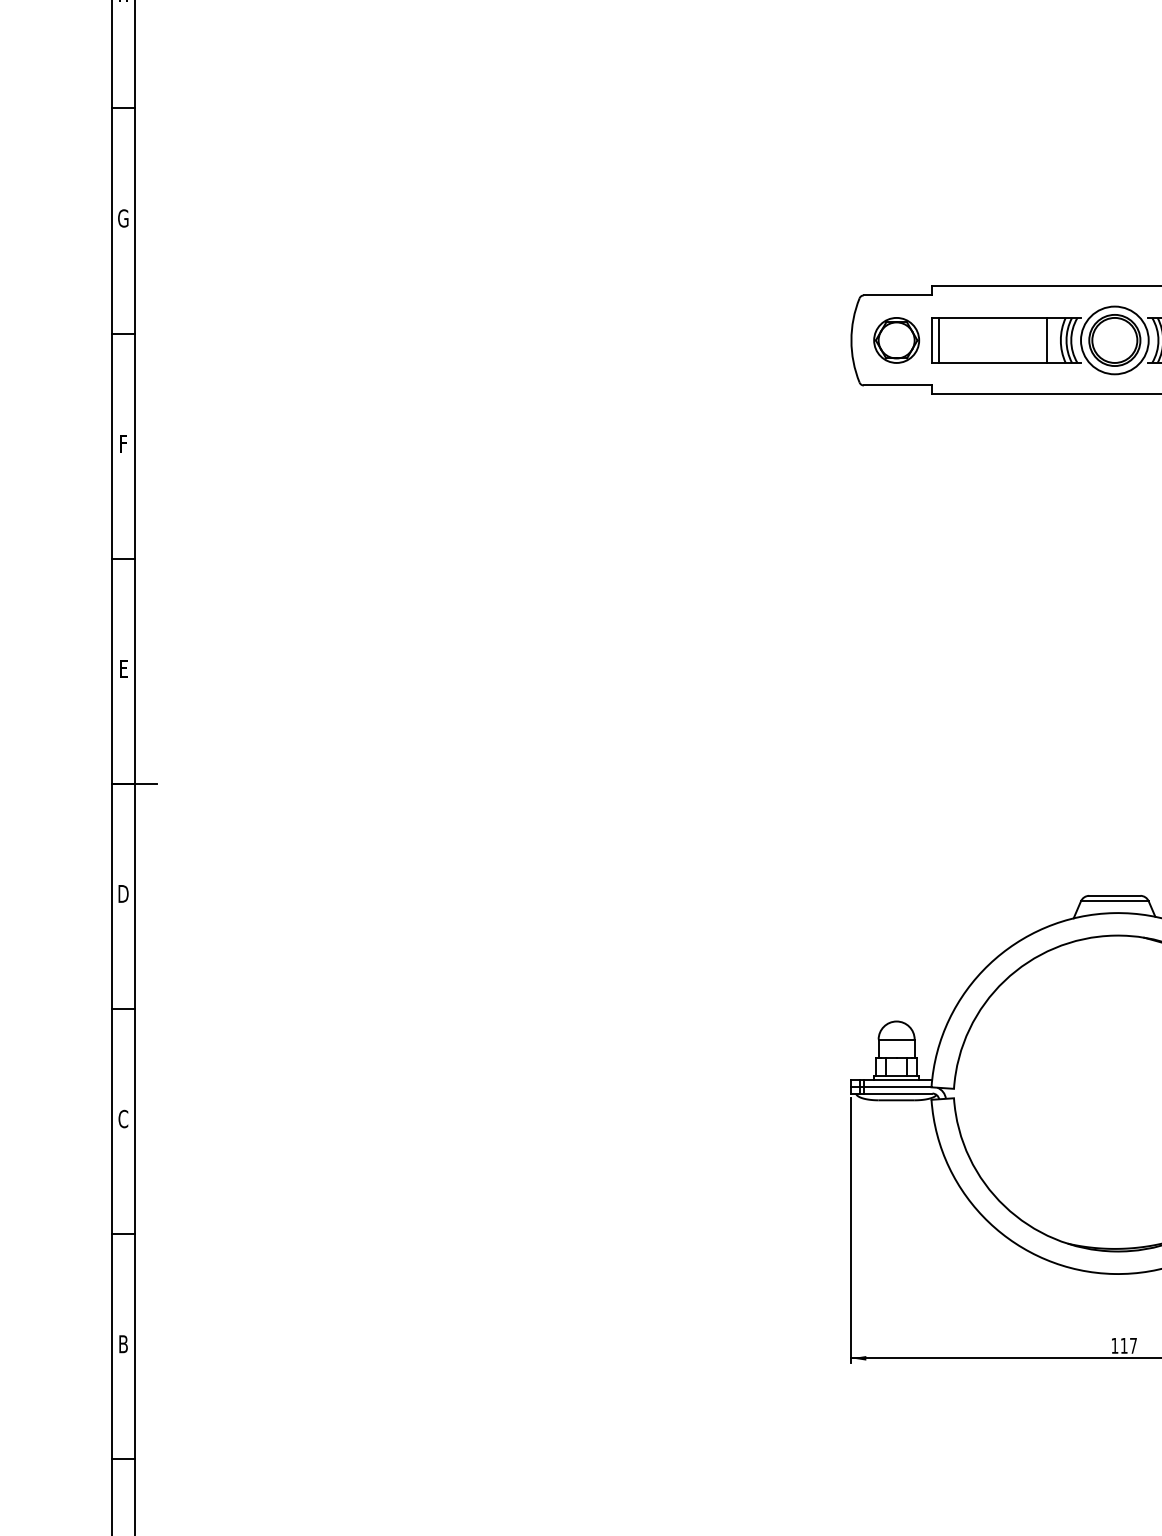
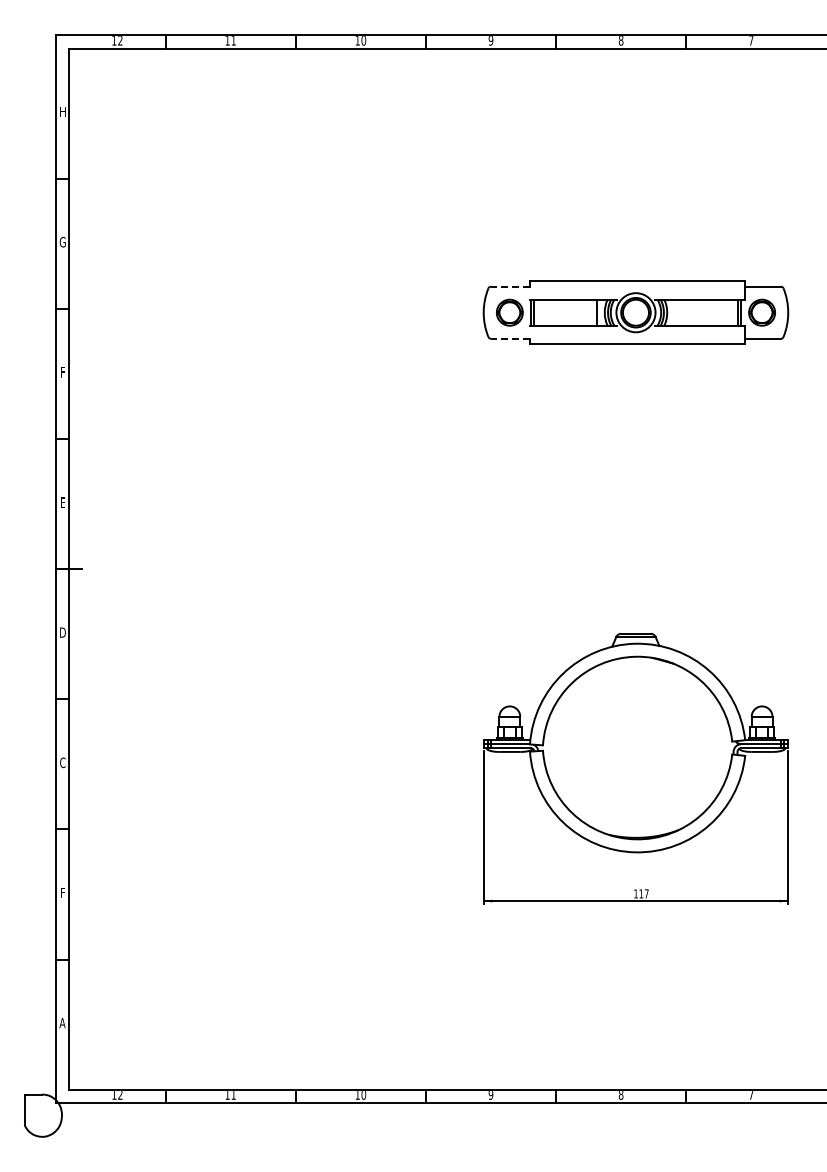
line: (897, 295) -> (510, 286), solid -> dashed
line: (897, 385) -> (510, 338), solid -> dashed
text: (122, 1343) -> (62, 892), B -> F

